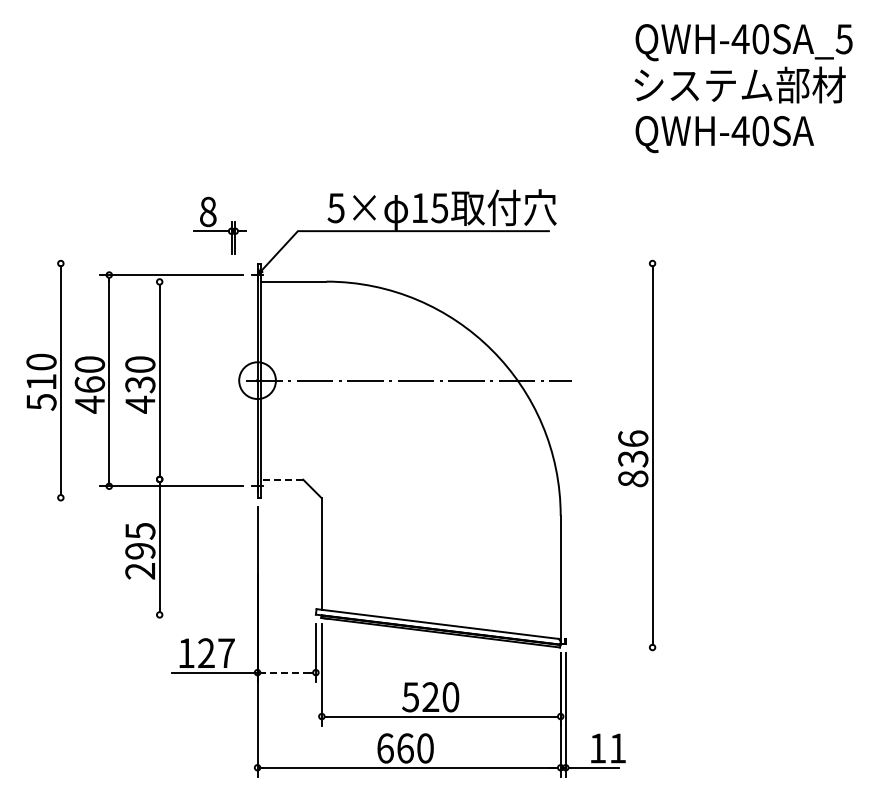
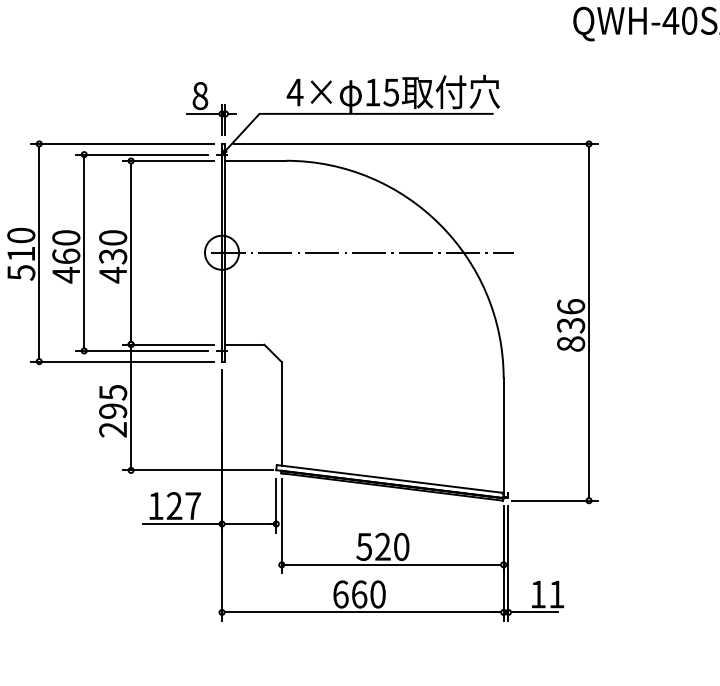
text: (336, 208) -> (295, 92), 5× -> 4×
part: (219, 225) -> (210, 108), moved
line: (149, 263) -> (121, 143), added
line: (465, 263) -> (415, 143), added
line: (199, 281) -> (168, 160), added
line: (199, 479) -> (168, 344), added
line: (282, 479) -> (245, 344), dashed -> solid
line: (149, 497) -> (121, 361), added
line: (231, 614) -> (197, 470), added
line: (615, 647) -> (554, 500), added
line: (286, 672) -> (248, 523), dashed -> solid

